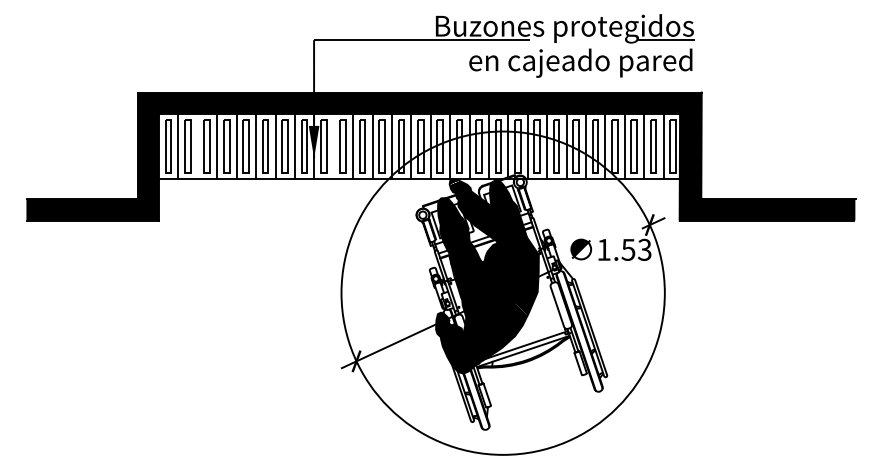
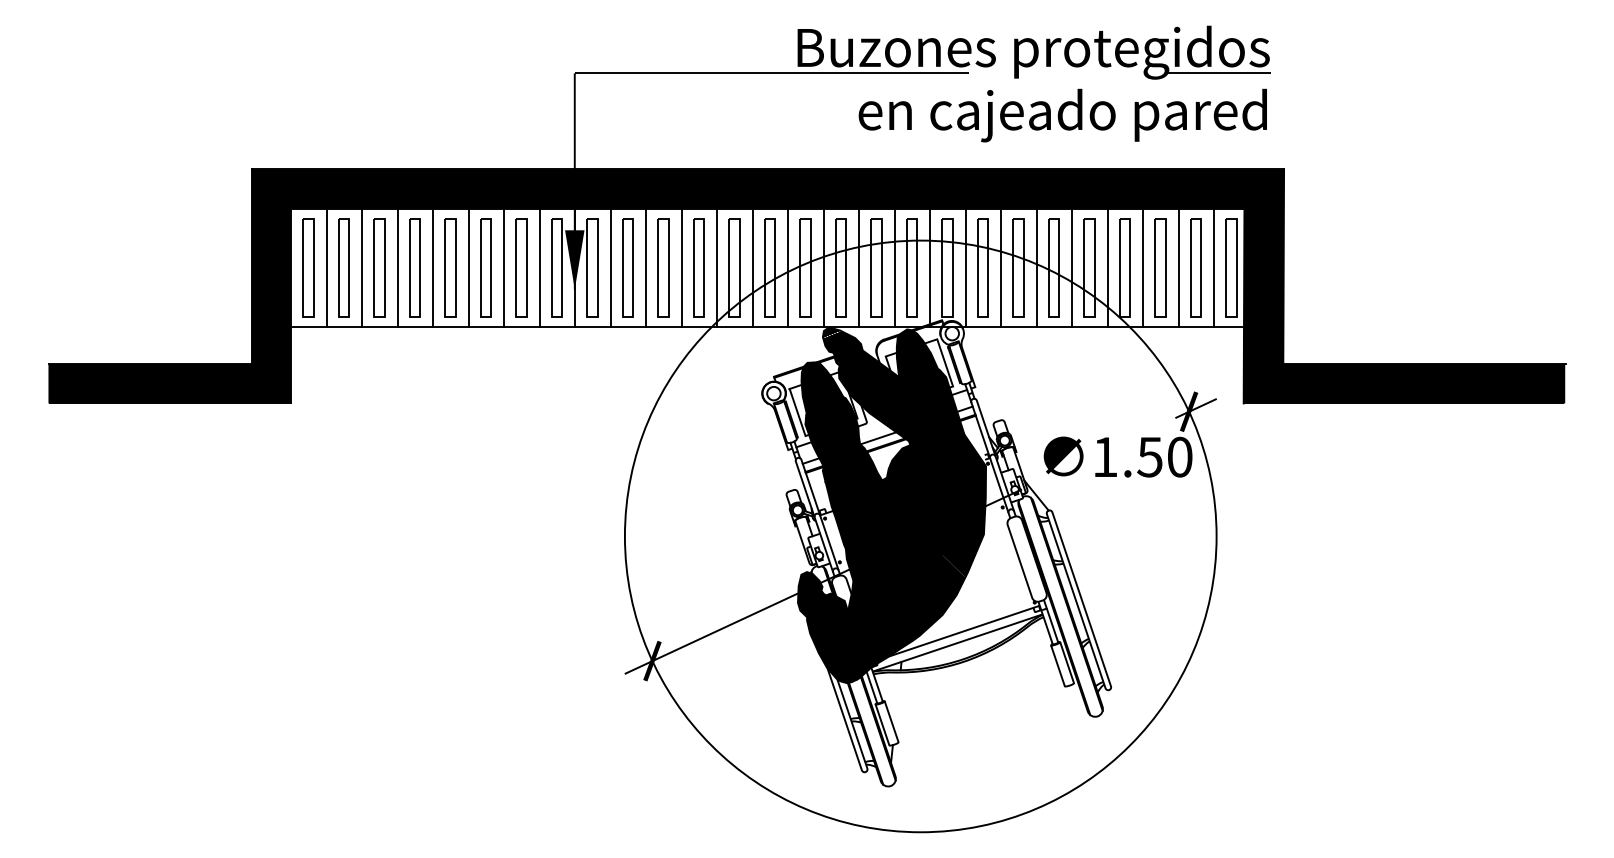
line: (197, 146) -> (361, 267), added
line: (333, 146) -> (610, 267), added
text: (644, 249) -> (1179, 456), 1.53 -> 1.50

